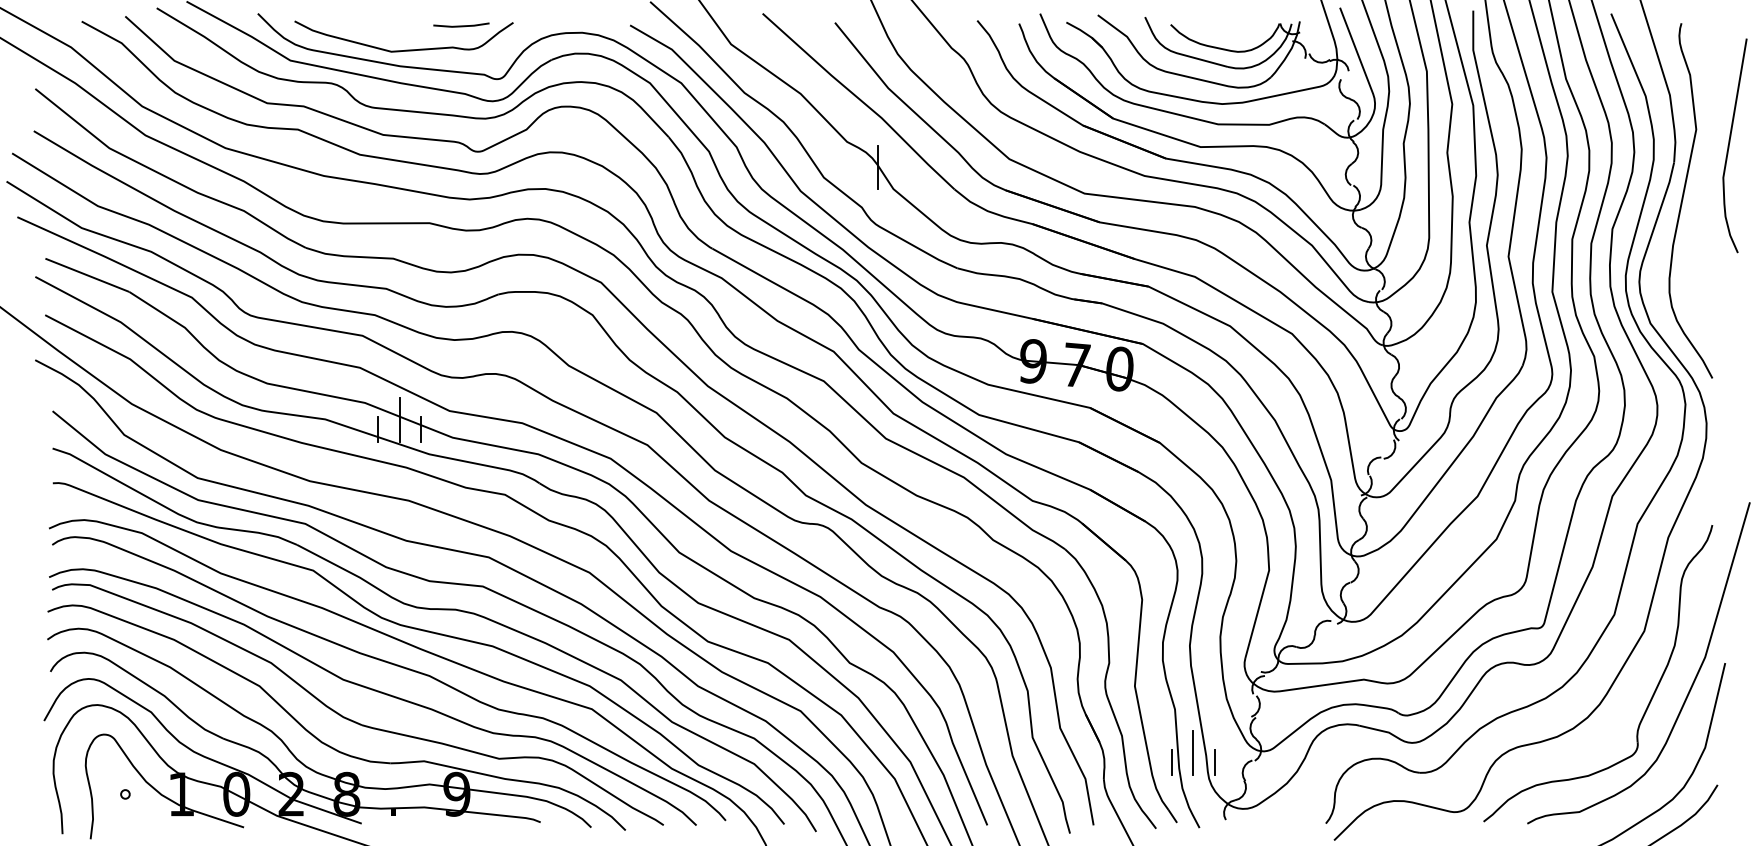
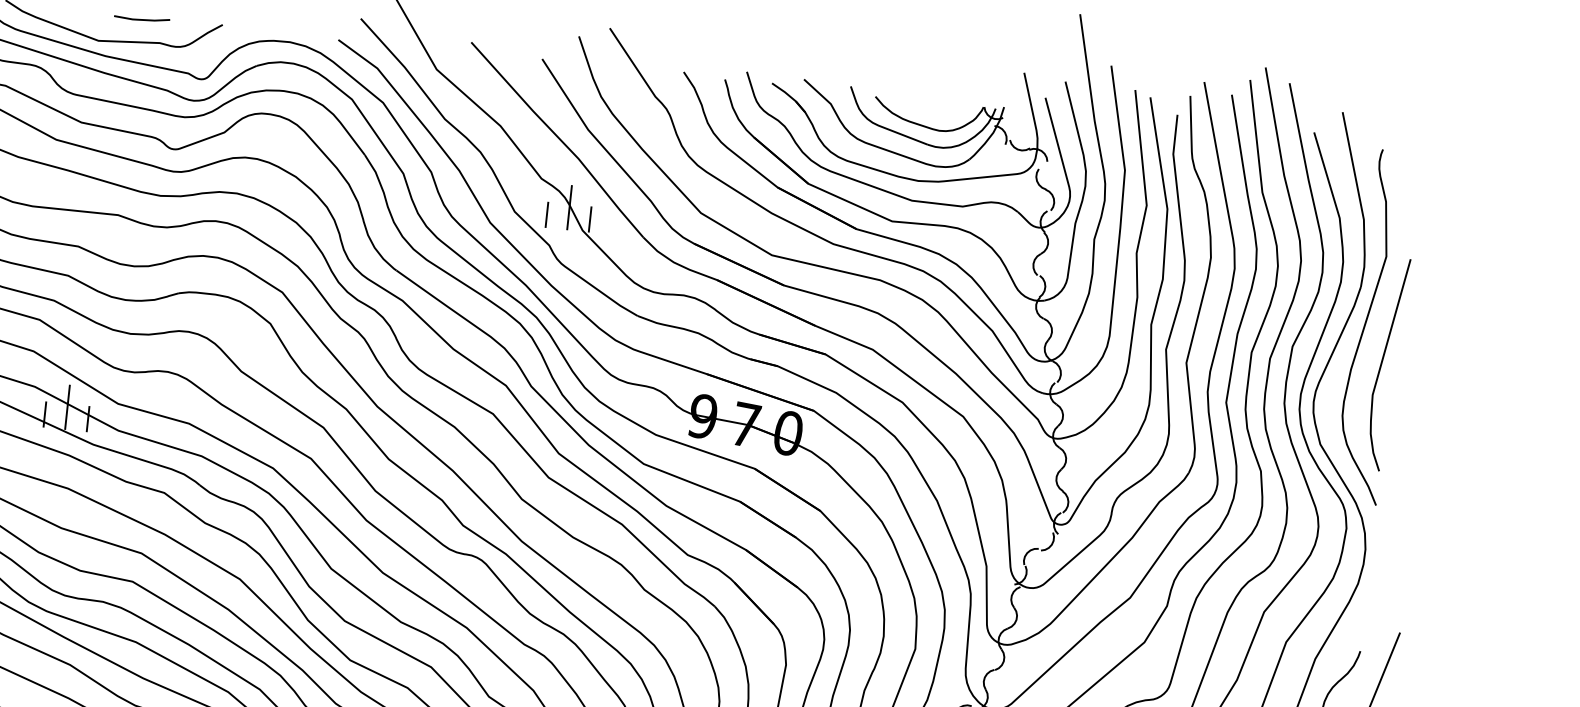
line: (461, 25) -> (142, 19), moved
curve: (1730, 142) -> (1383, 360), moved
line: (855, 176) -> (546, 213), added
line: (899, 177) -> (589, 219), added

